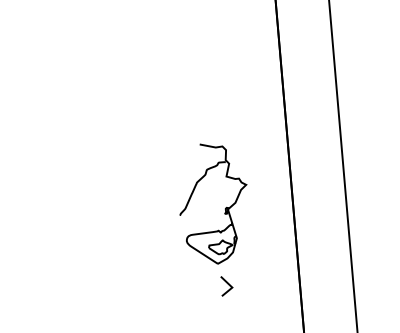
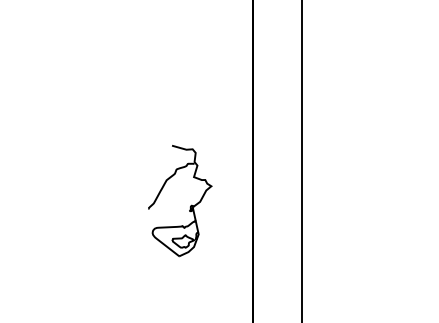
line: (227, 284) -> (186, 275), removed

